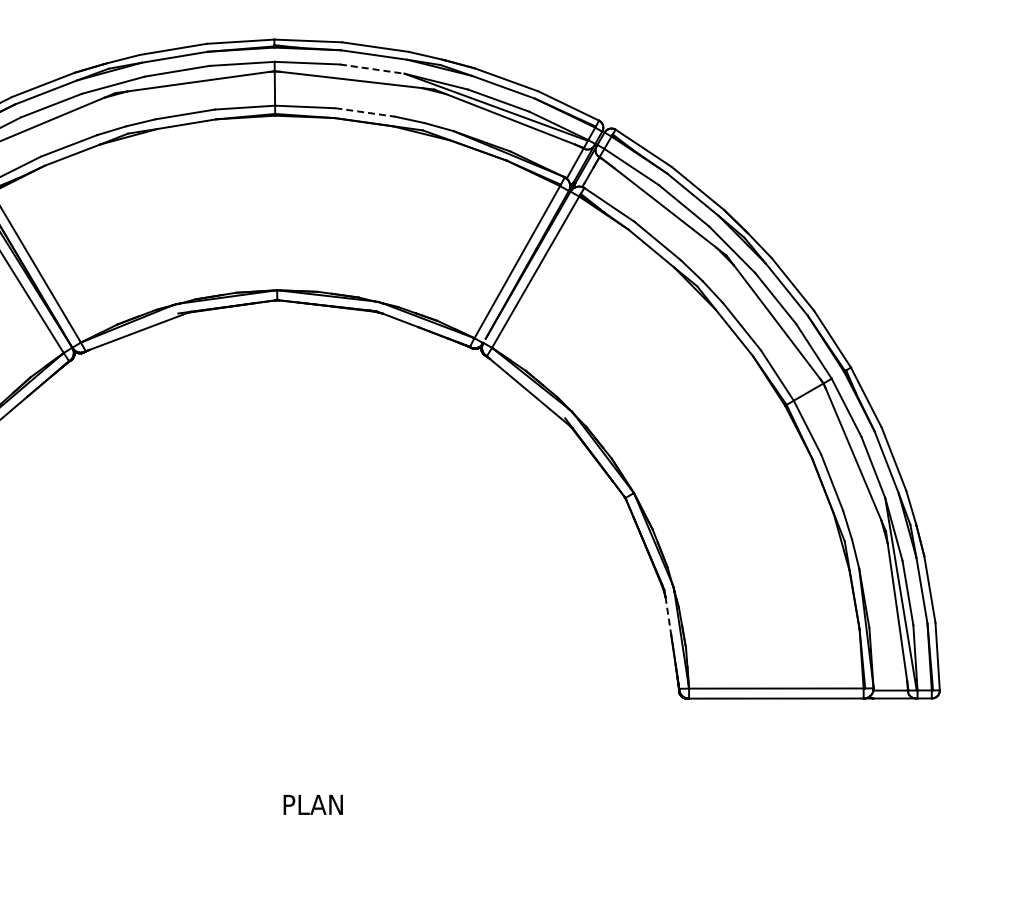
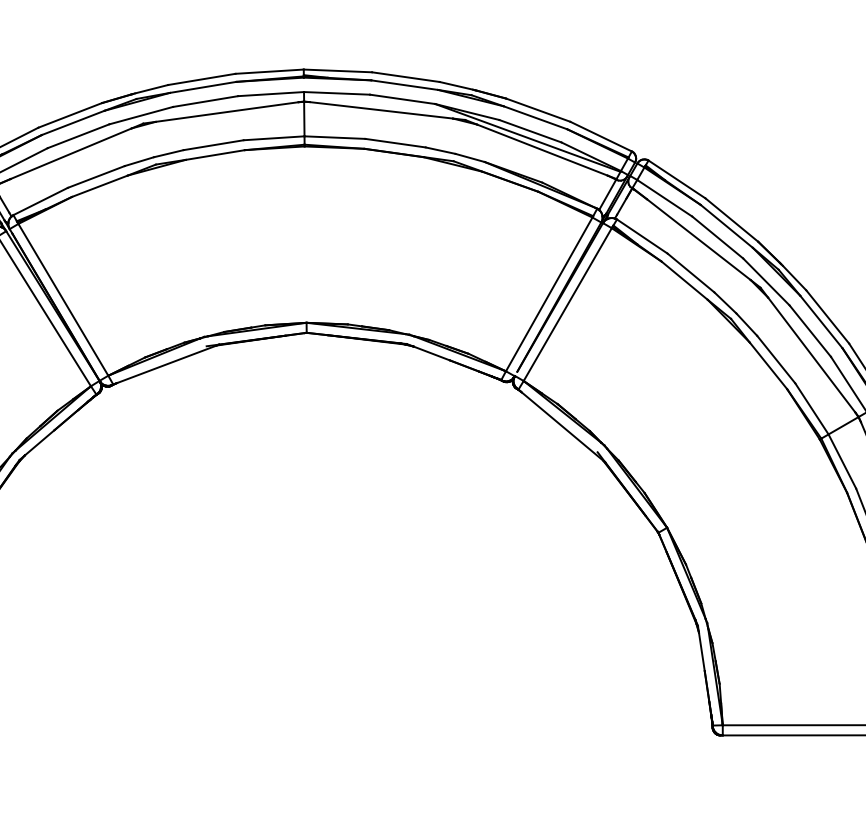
line: (372, 69) -> (402, 99), dashed -> solid
line: (365, 112) -> (395, 143), dashed -> solid
line: (668, 616) -> (701, 652), dashed -> solid

